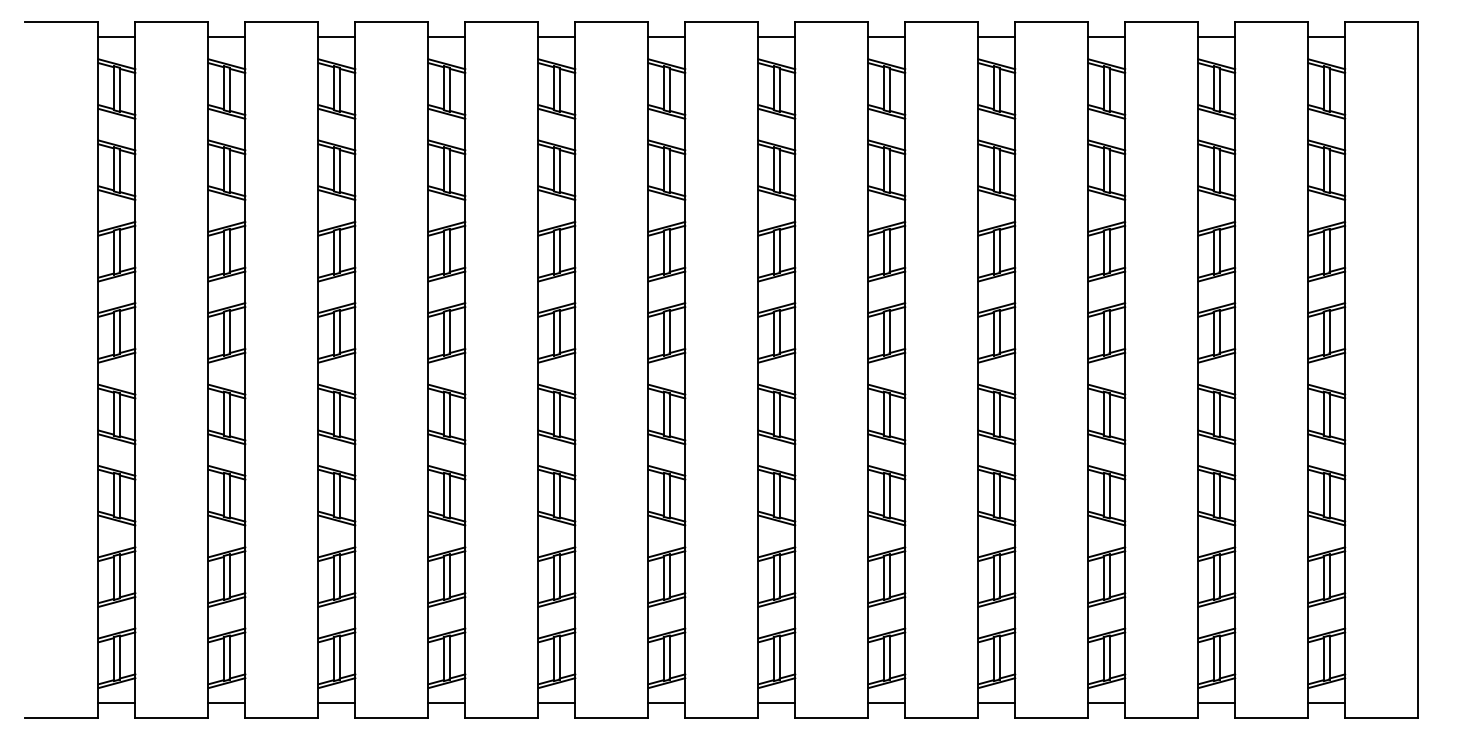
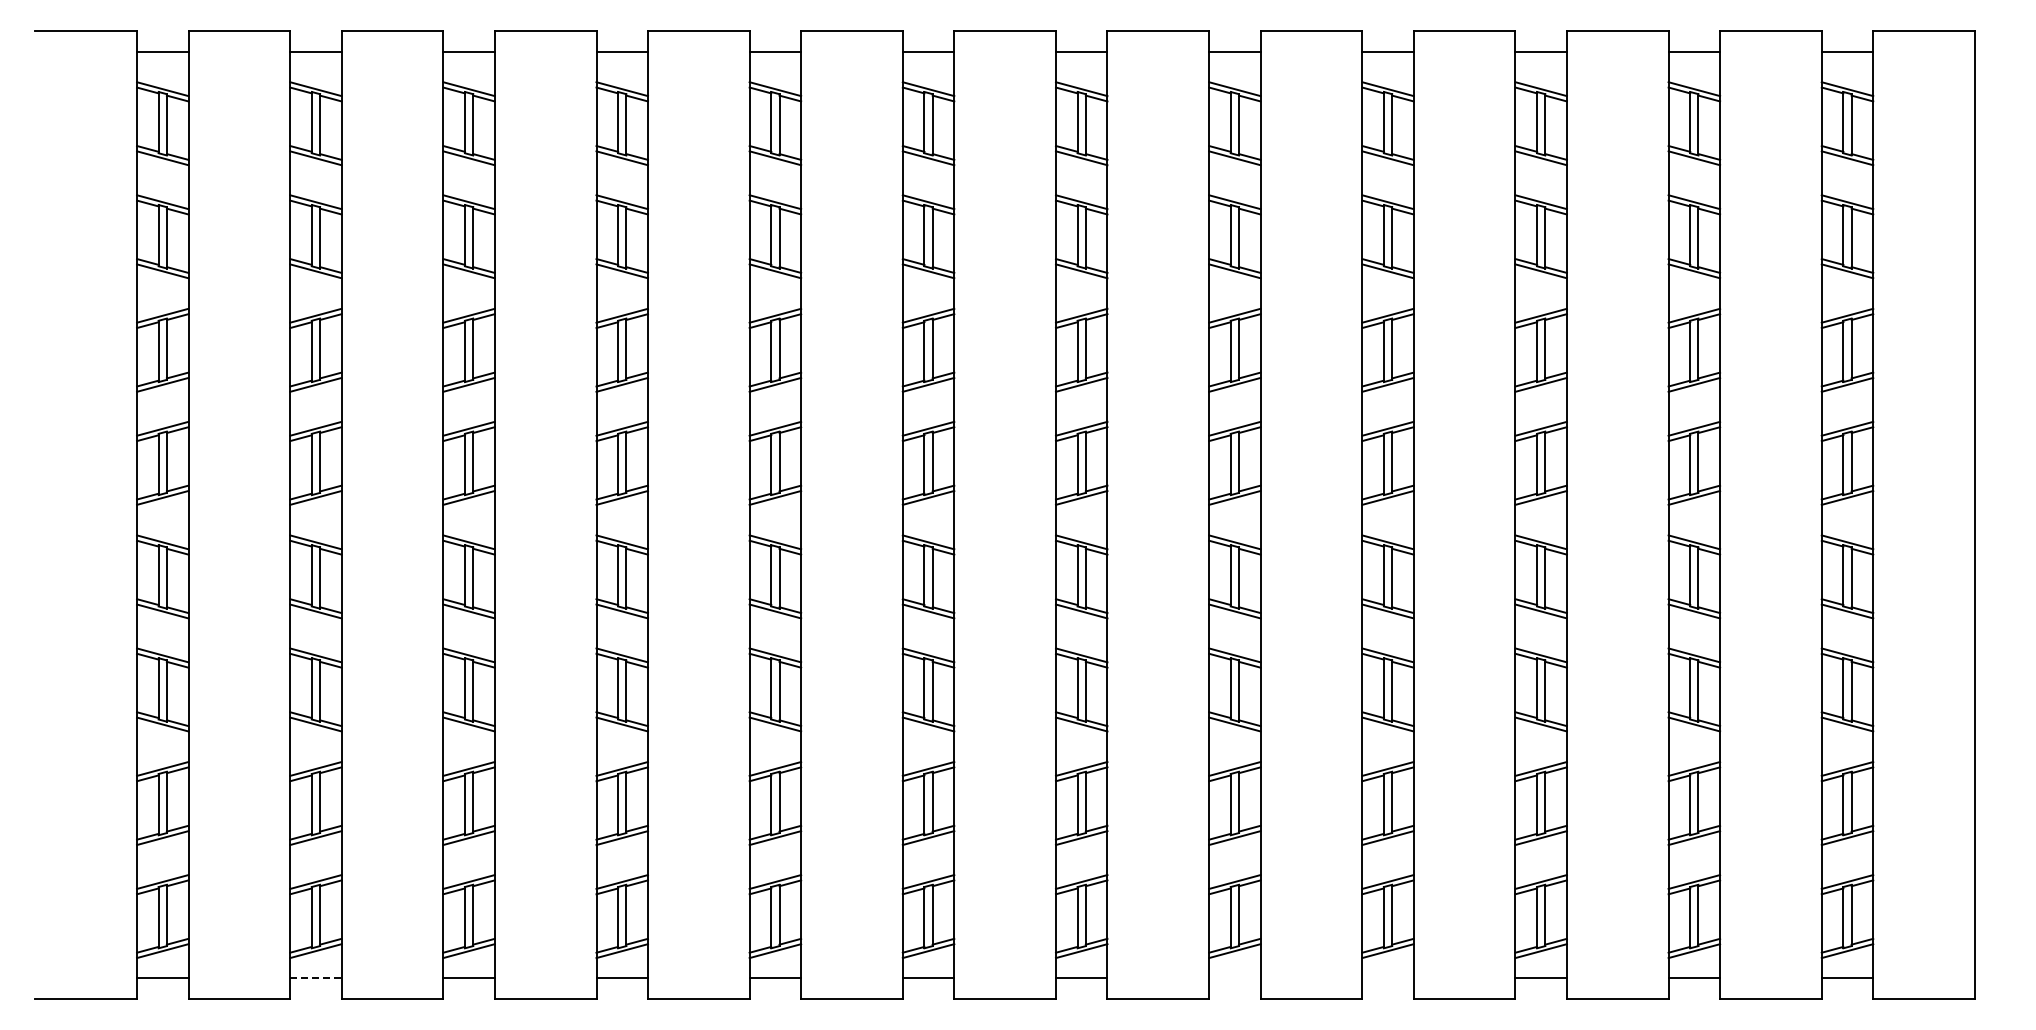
line: (226, 702) -> (315, 978), solid -> dashed
line: (886, 702) -> (1234, 978), removed
line: (996, 702) -> (1387, 978), removed

